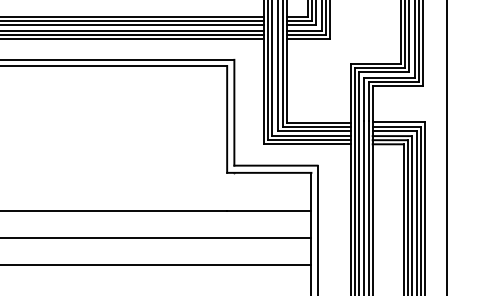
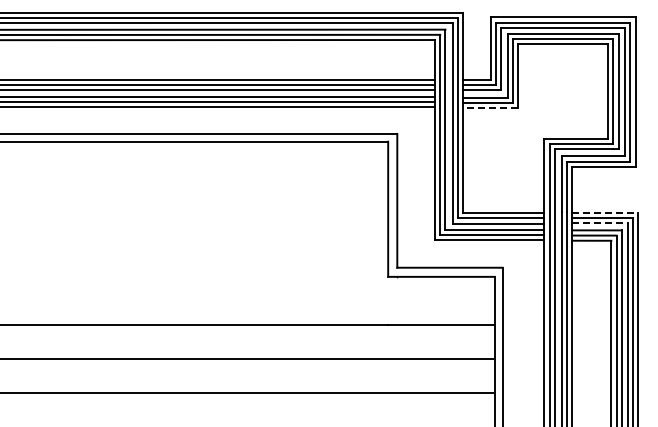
line: (308, 38) -> (490, 107), solid -> dashed
line: (398, 122) -> (605, 213), solid -> dashed
line: (395, 130) -> (600, 223), solid -> dashed

